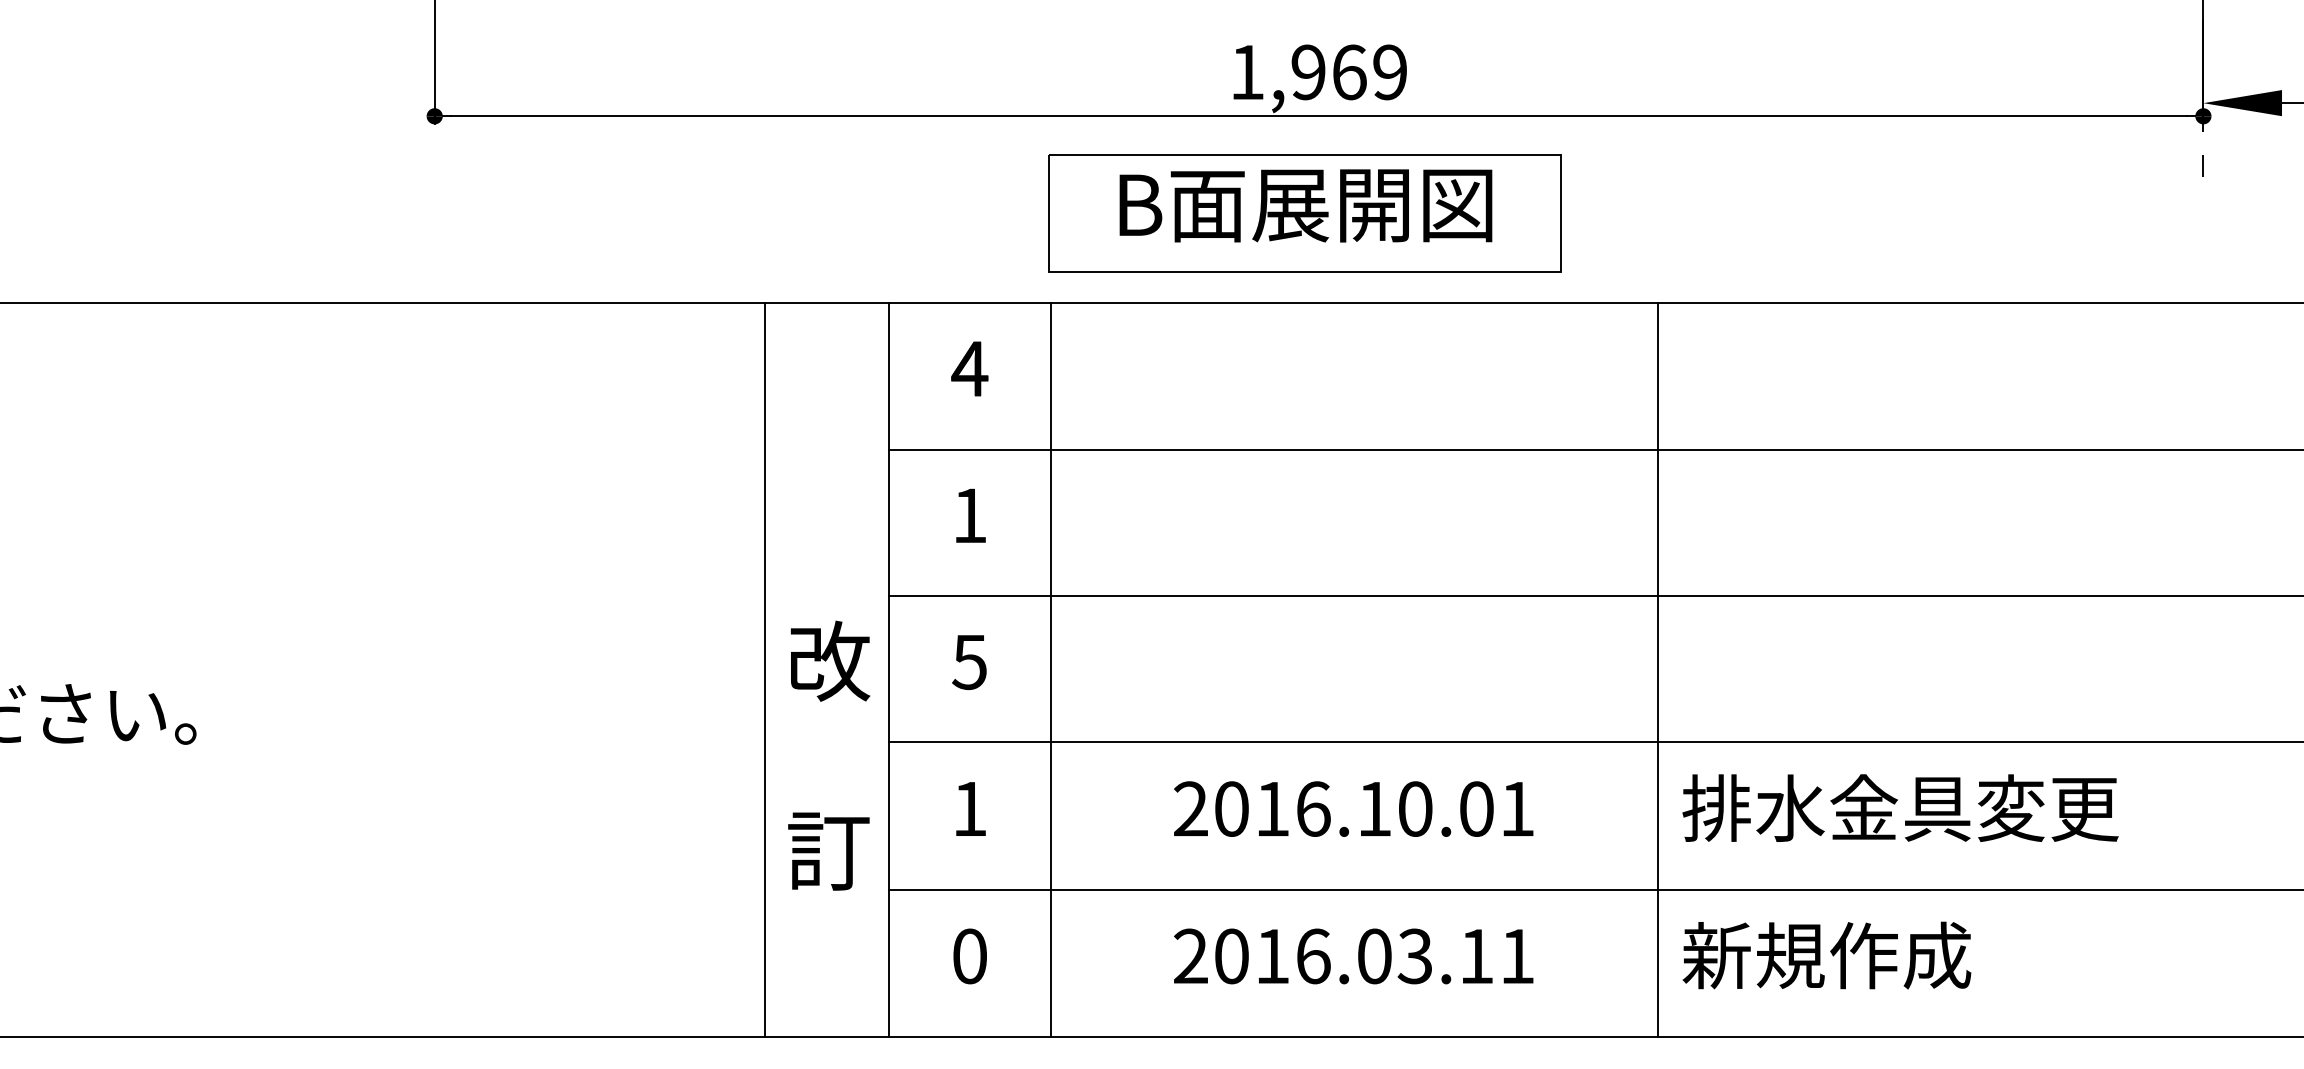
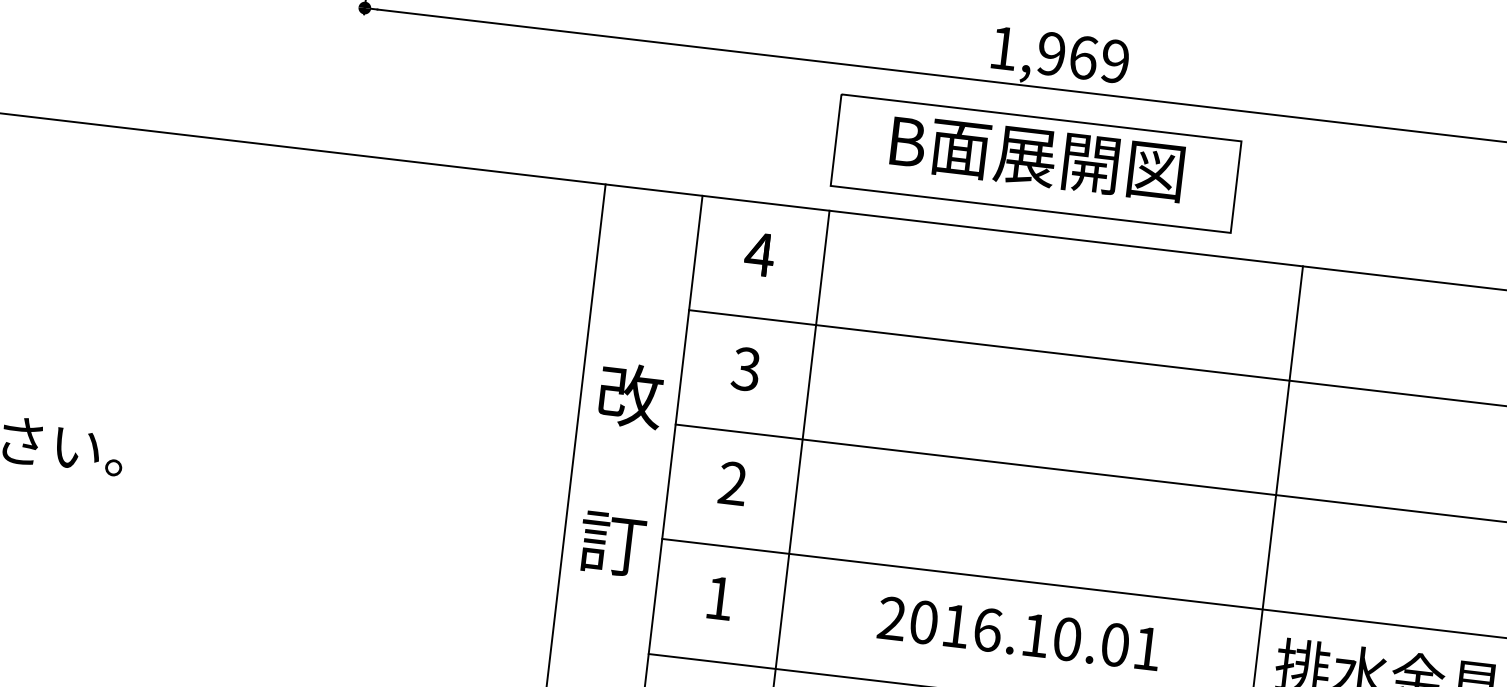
text: (969, 515) -> (746, 369), 1 -> 3
text: (969, 662) -> (732, 483), 5 -> 2
text: (829, 755) -> (621, 469), moved

